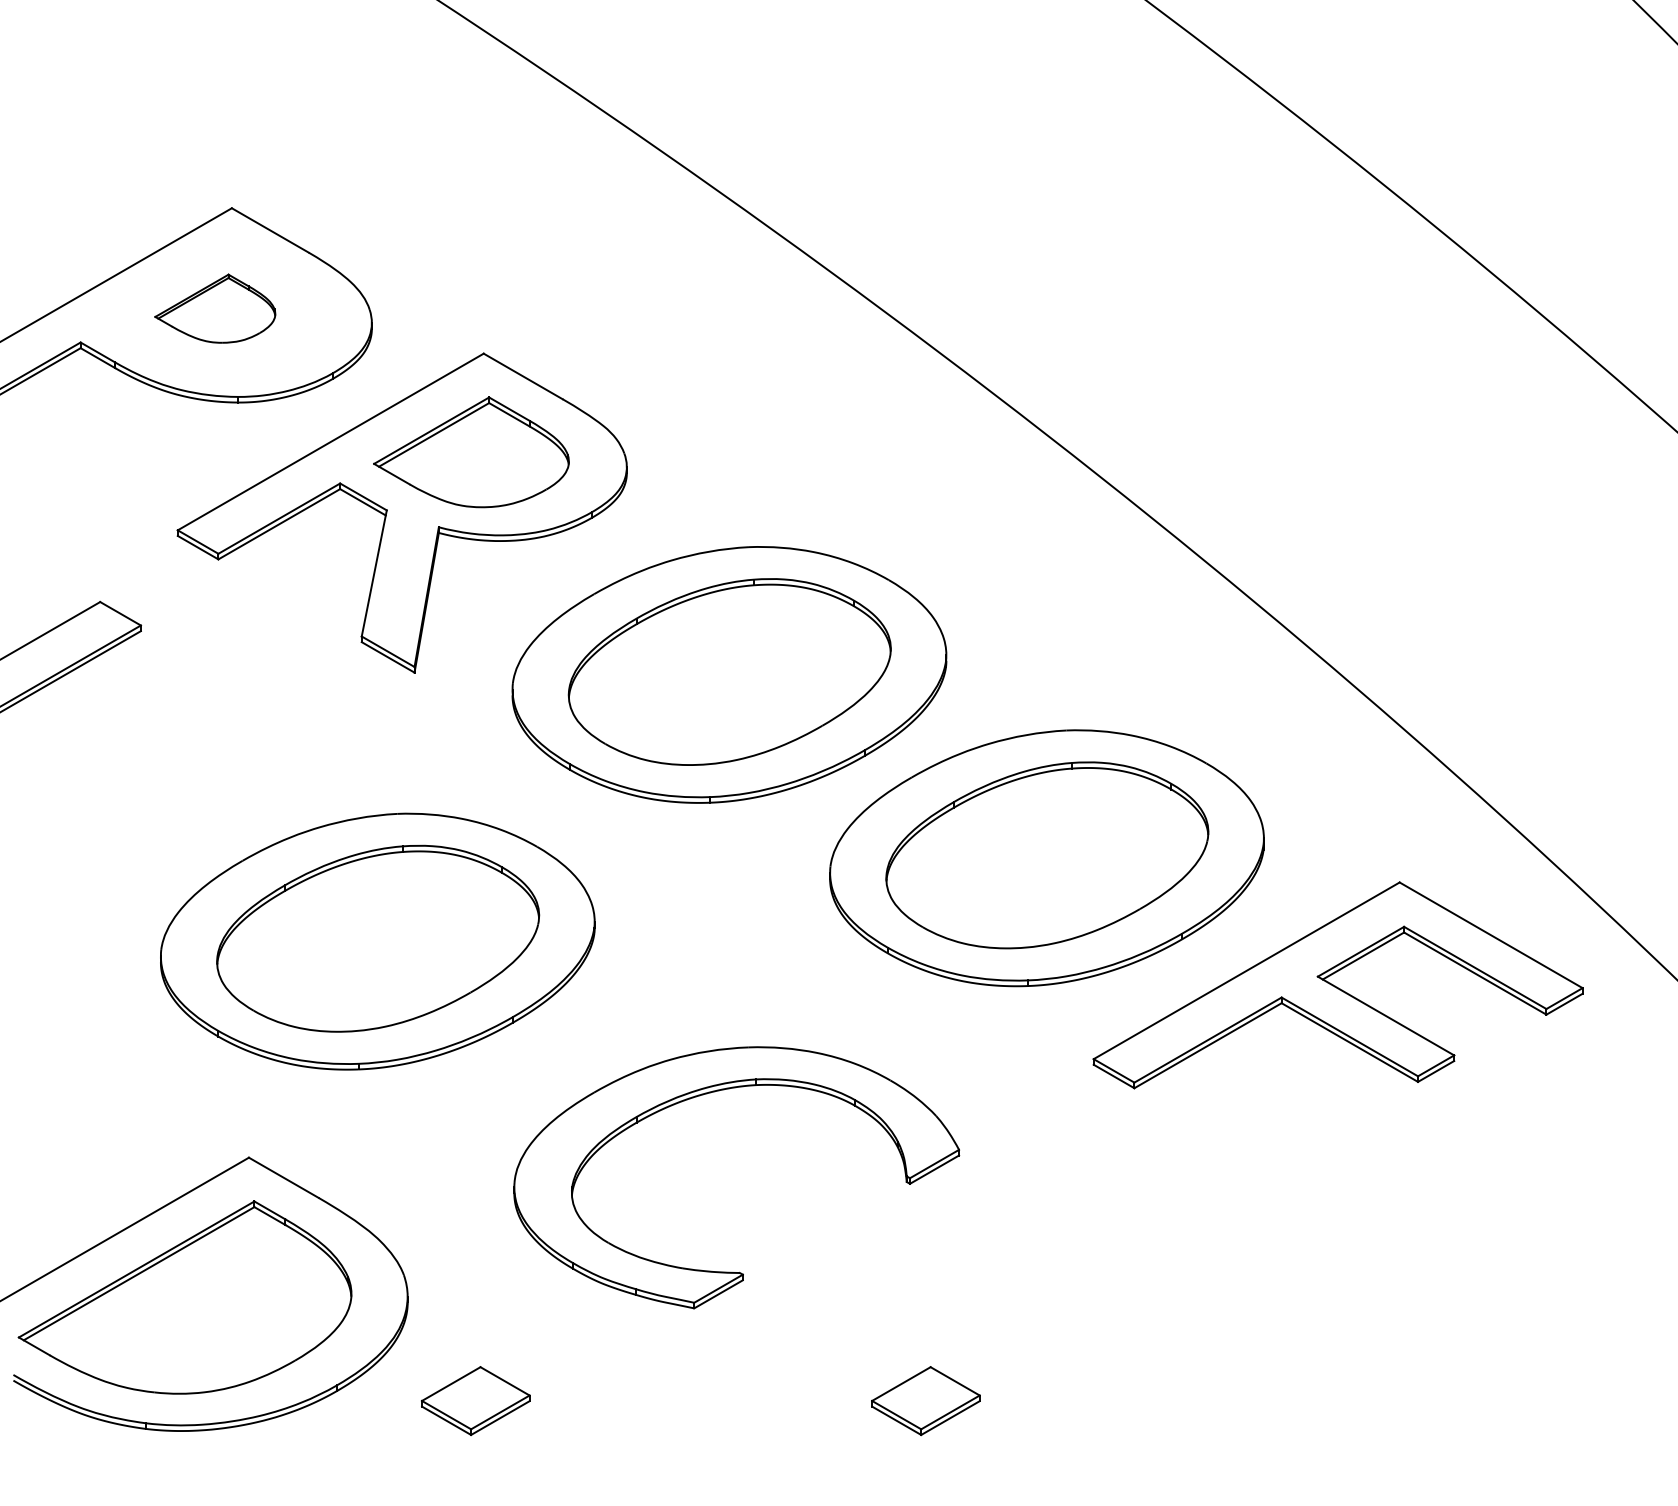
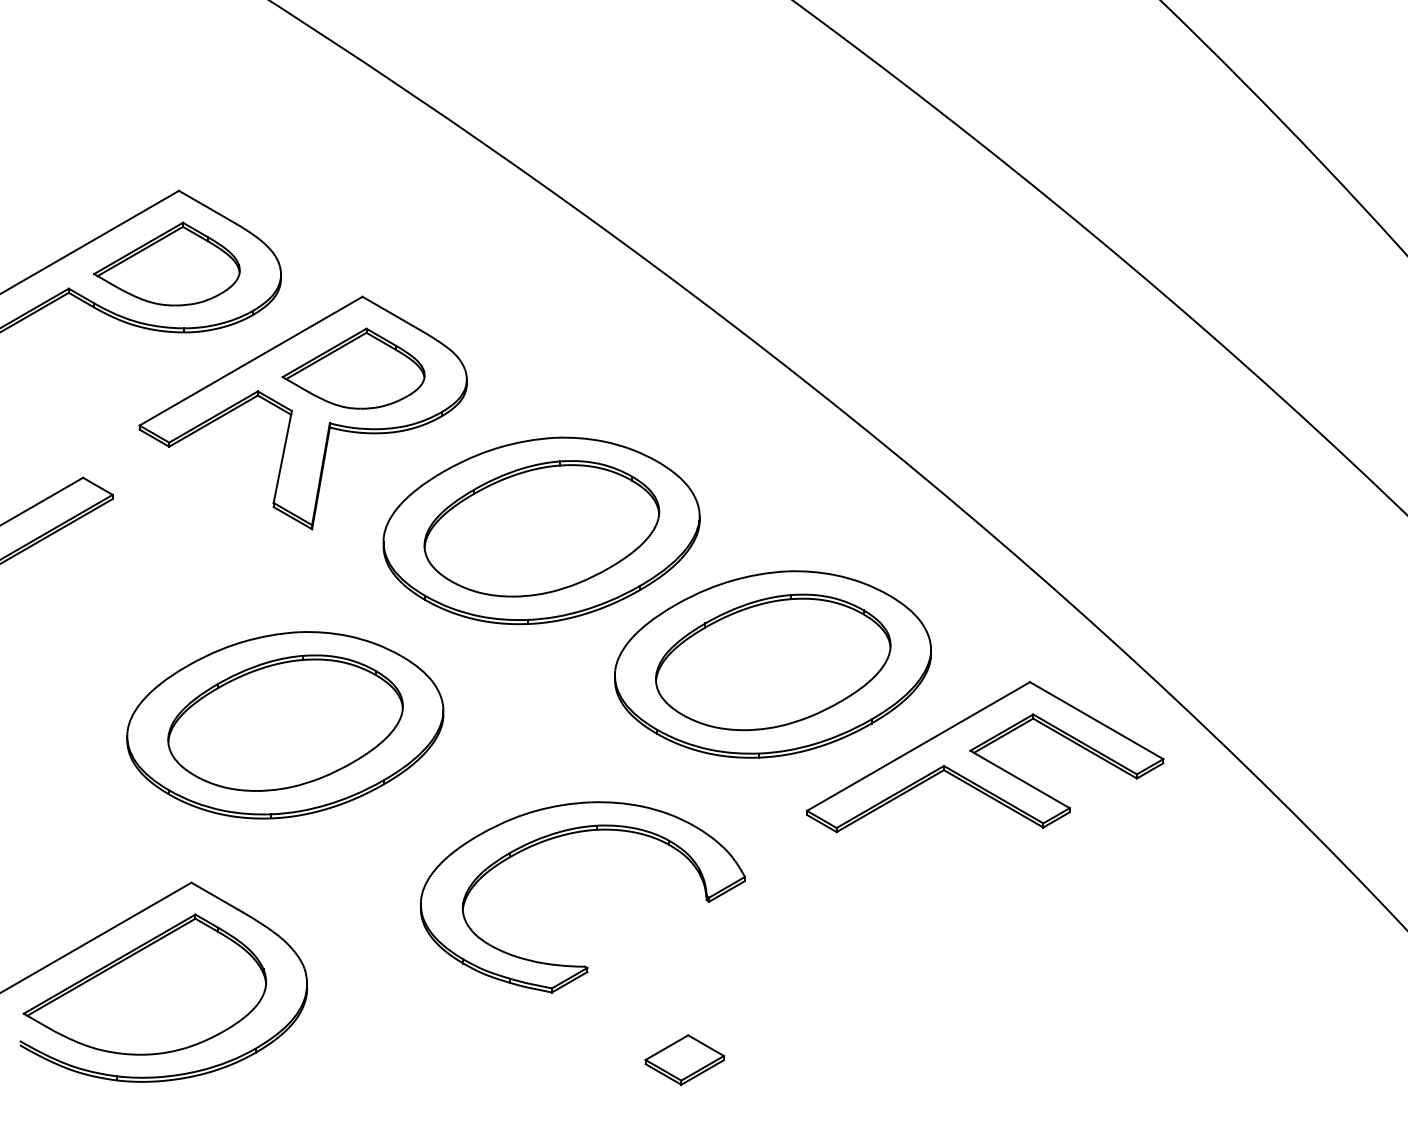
part: (214, 307) -> (166, 263), size x1.67
part: (715, 1092) -> (567, 835), moved
part: (475, 1400) -> (356, 1059), removed

